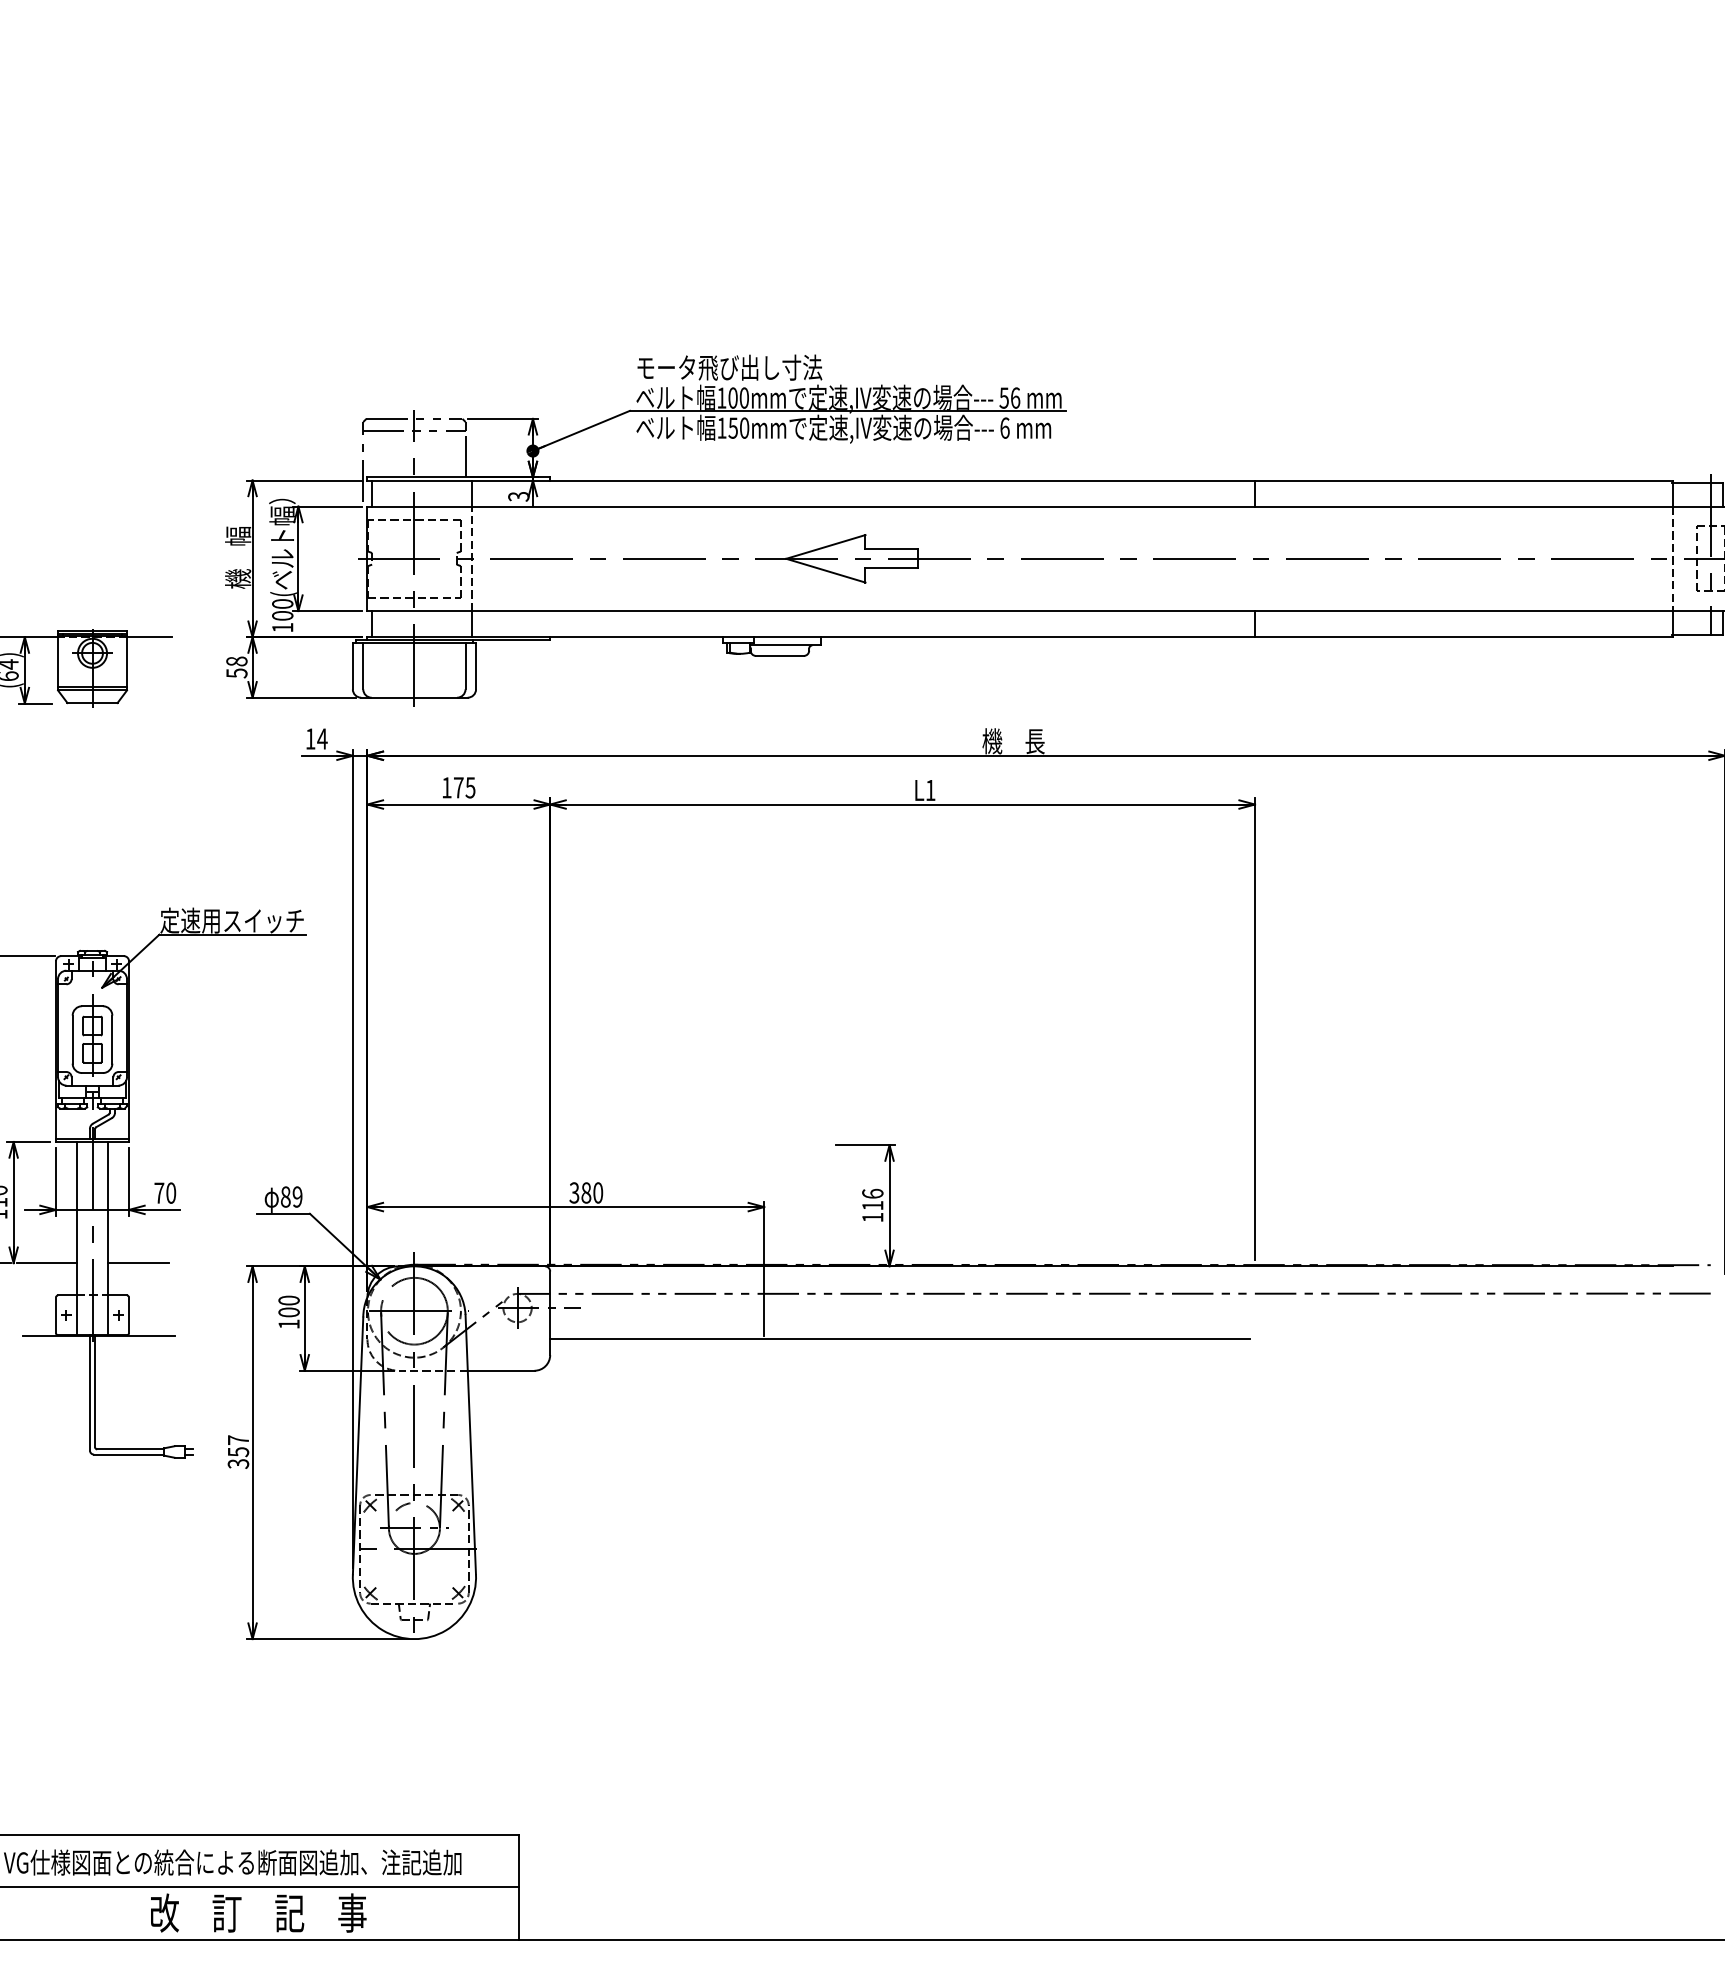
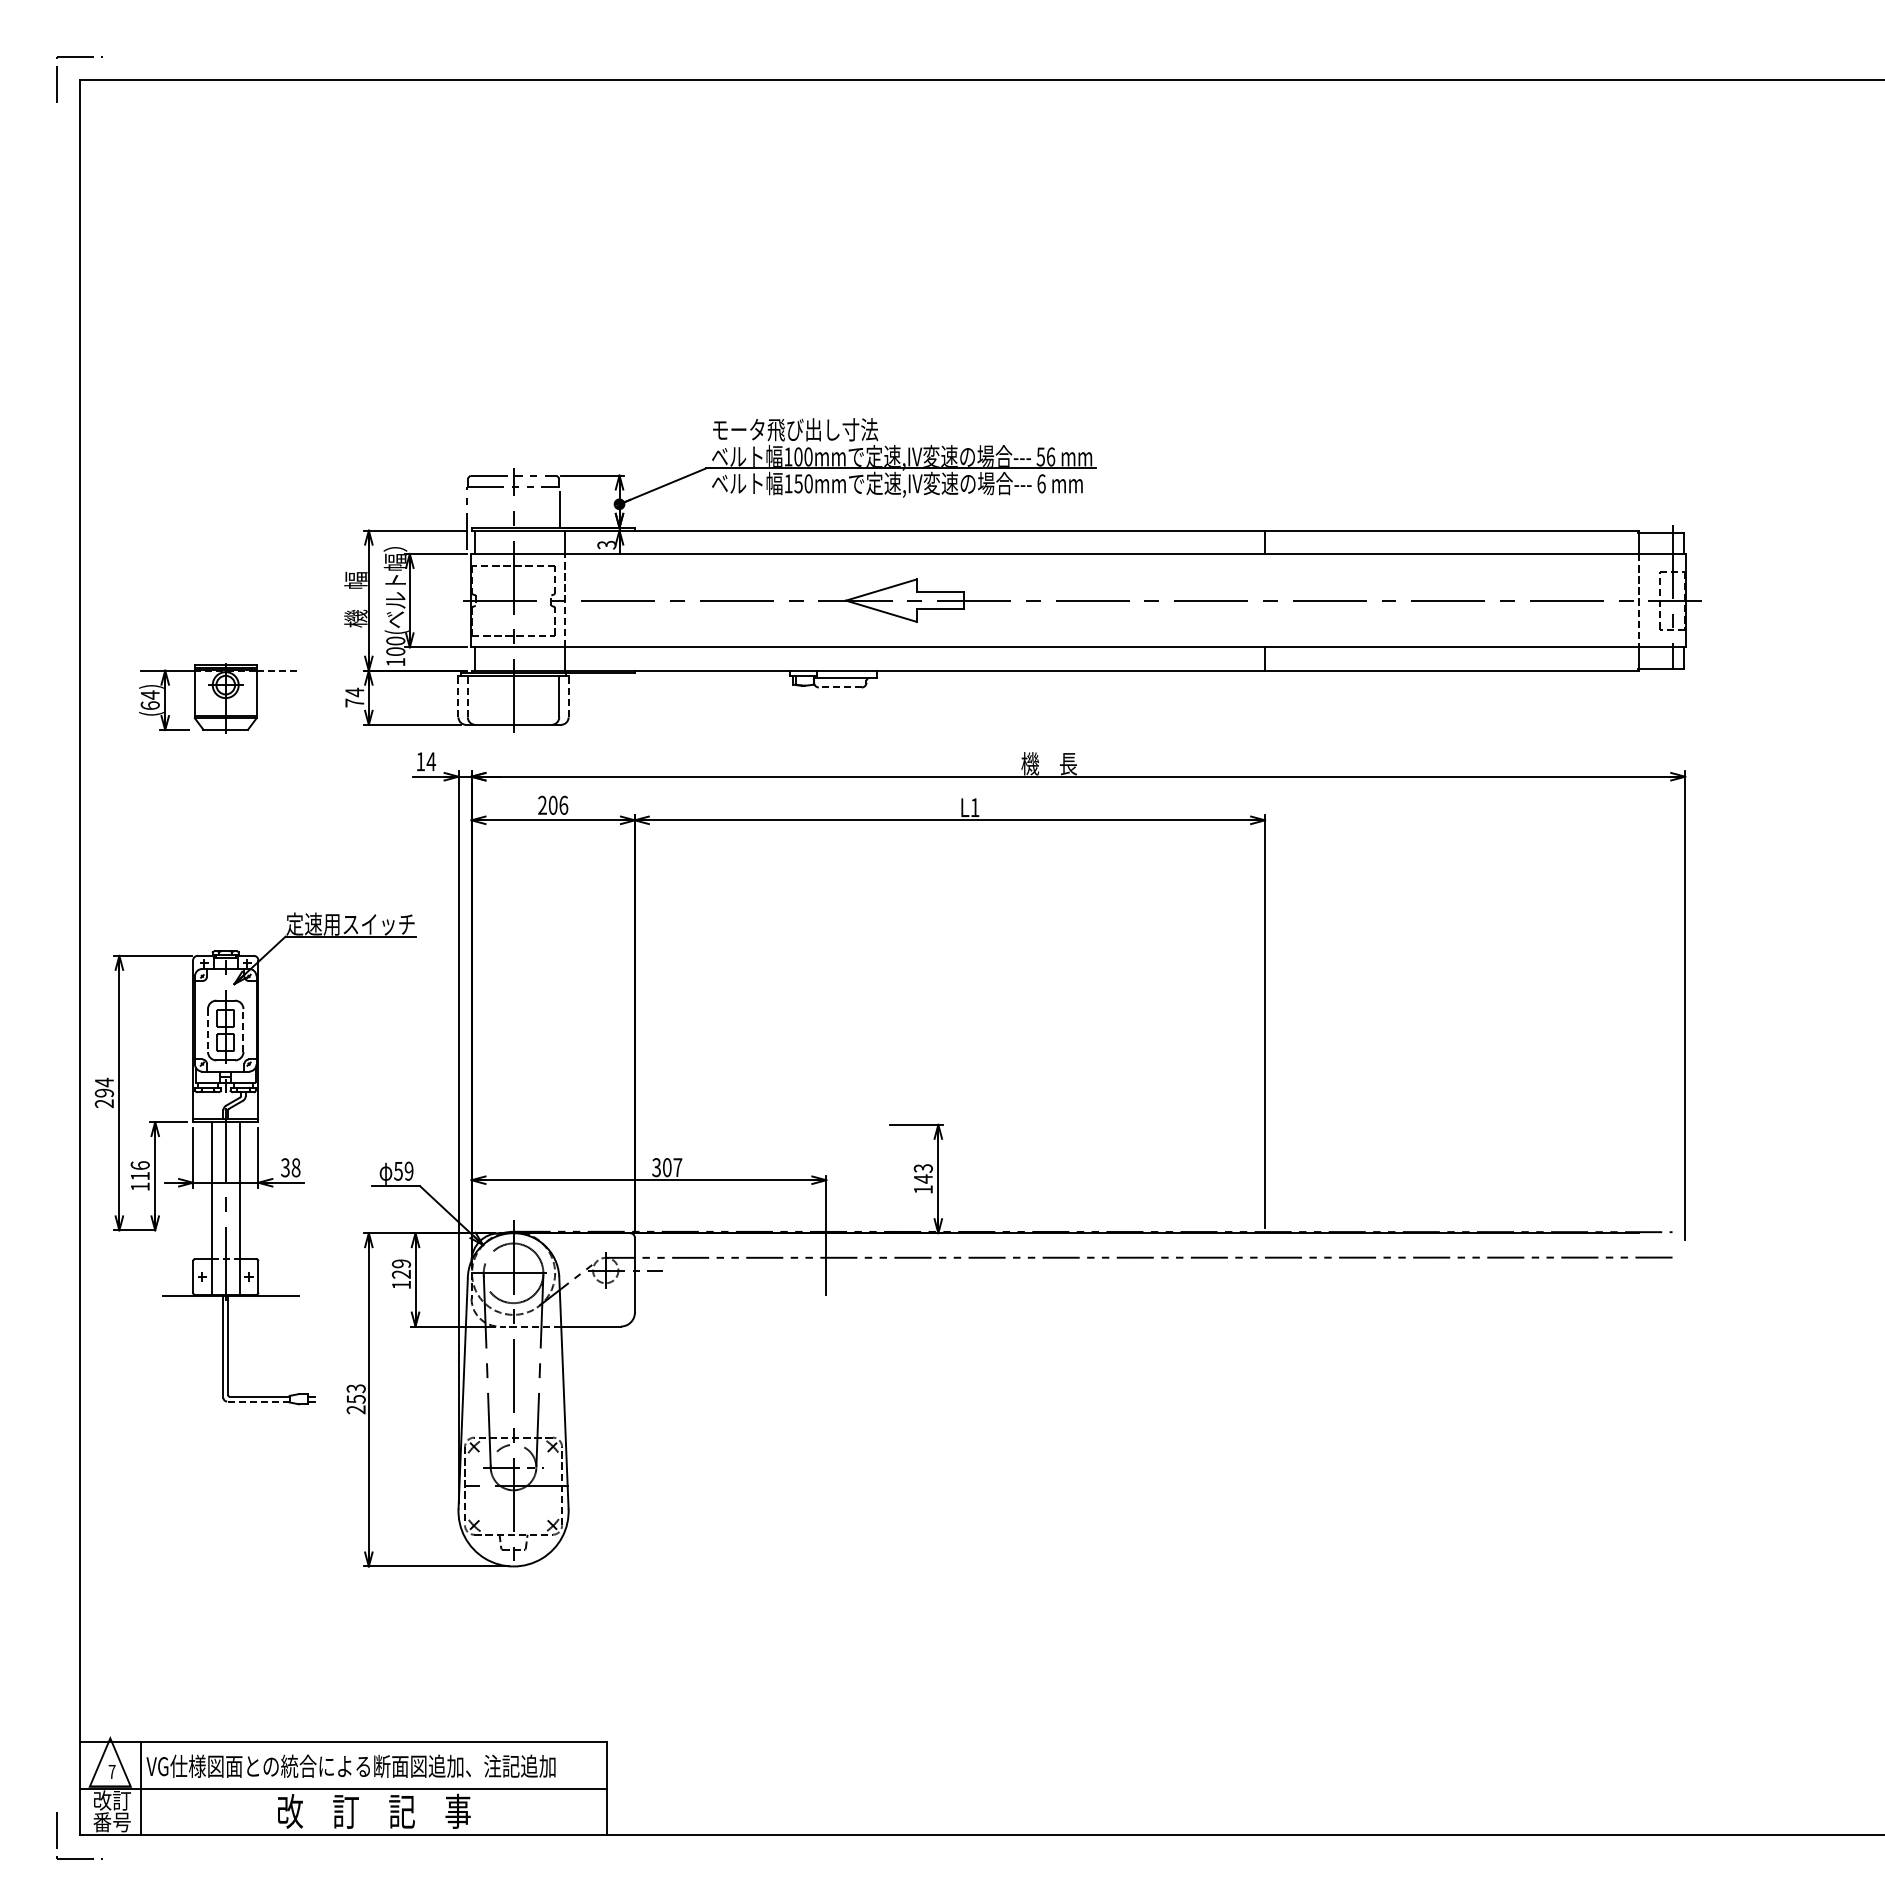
line: (150, 636) -> (277, 670), solid -> dashed
line: (779, 655) -> (839, 687), solid -> dashed
line: (352, 666) -> (458, 696), solid -> dashed
line: (362, 666) -> (467, 696), solid -> dashed
line: (475, 666) -> (568, 696), solid -> dashed
text: (236, 667) -> (354, 697), 58 -> 74
text: (459, 786) -> (553, 804), 175 -> 206
line: (112, 1039) -> (243, 1030), solid -> dashed
line: (73, 1040) -> (208, 1031), solid -> dashed
text: (164, 1192) -> (290, 1167), 70 -> 38
text: (592, 1192) -> (672, 1167), 380 -> 307
text: (285, 1196) -> (398, 1170), 89 -> 59
text: (871, 1199) -> (922, 1173), 116 -> 143
line: (46, 1263) -> (184, 1230), removed
line: (138, 1263) -> (266, 1230), removed
text: (289, 1305) -> (401, 1268), 100 -> 129
line: (899, 1339) -> (947, 1298), removed
text: (237, 1452) -> (355, 1399), 357 -> 253
line: (128, 1454) -> (257, 1401), solid -> dashed

